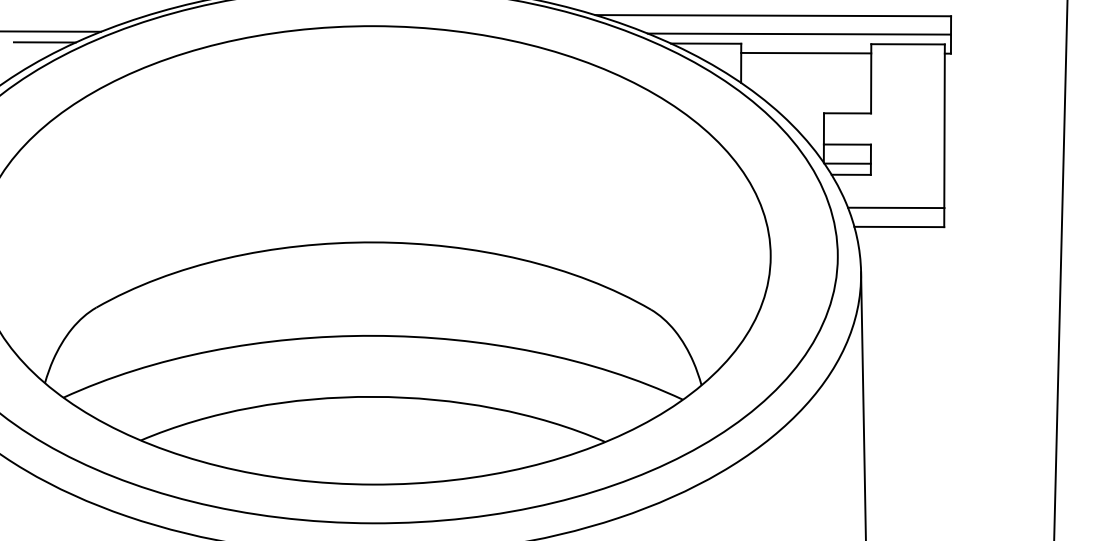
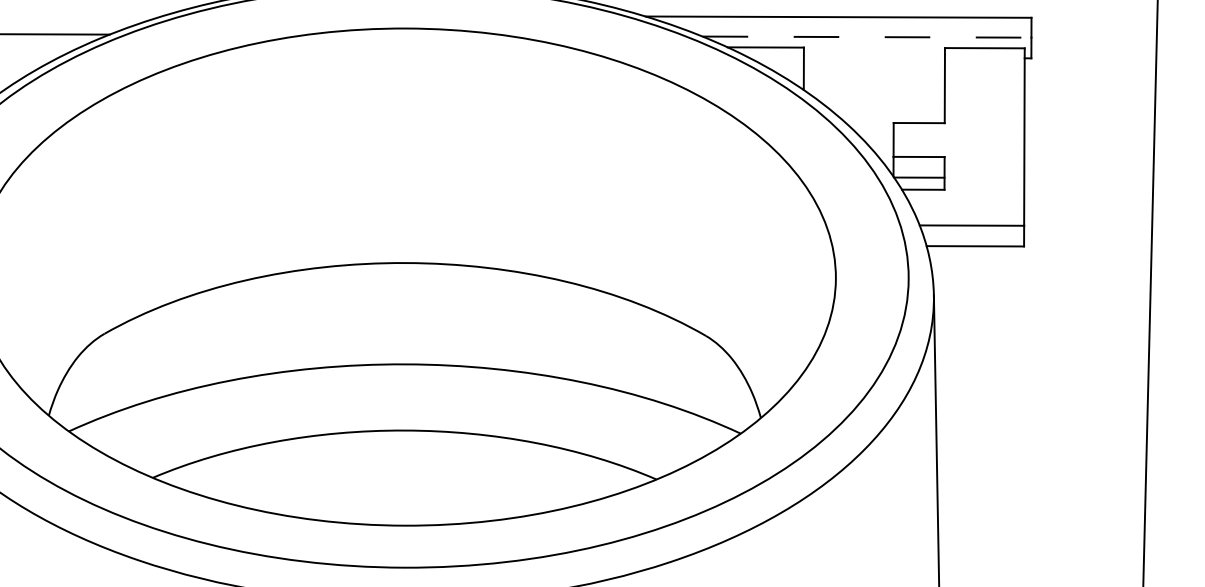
line: (799, 34) -> (867, 37), solid -> dashed
line: (44, 42) -> (48, 46), removed
line: (805, 52) -> (873, 57), removed

